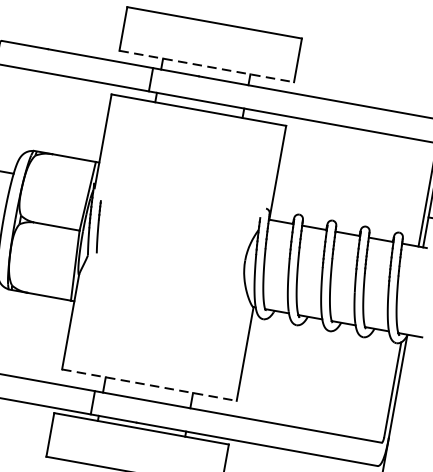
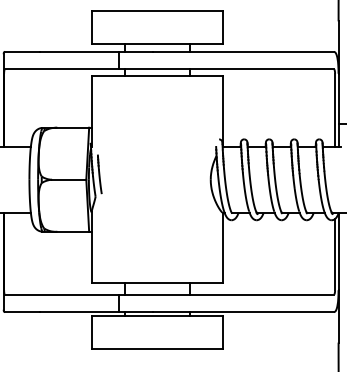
line: (206, 66) -> (157, 43), dashed -> solid
line: (149, 385) -> (157, 283), dashed -> solid

